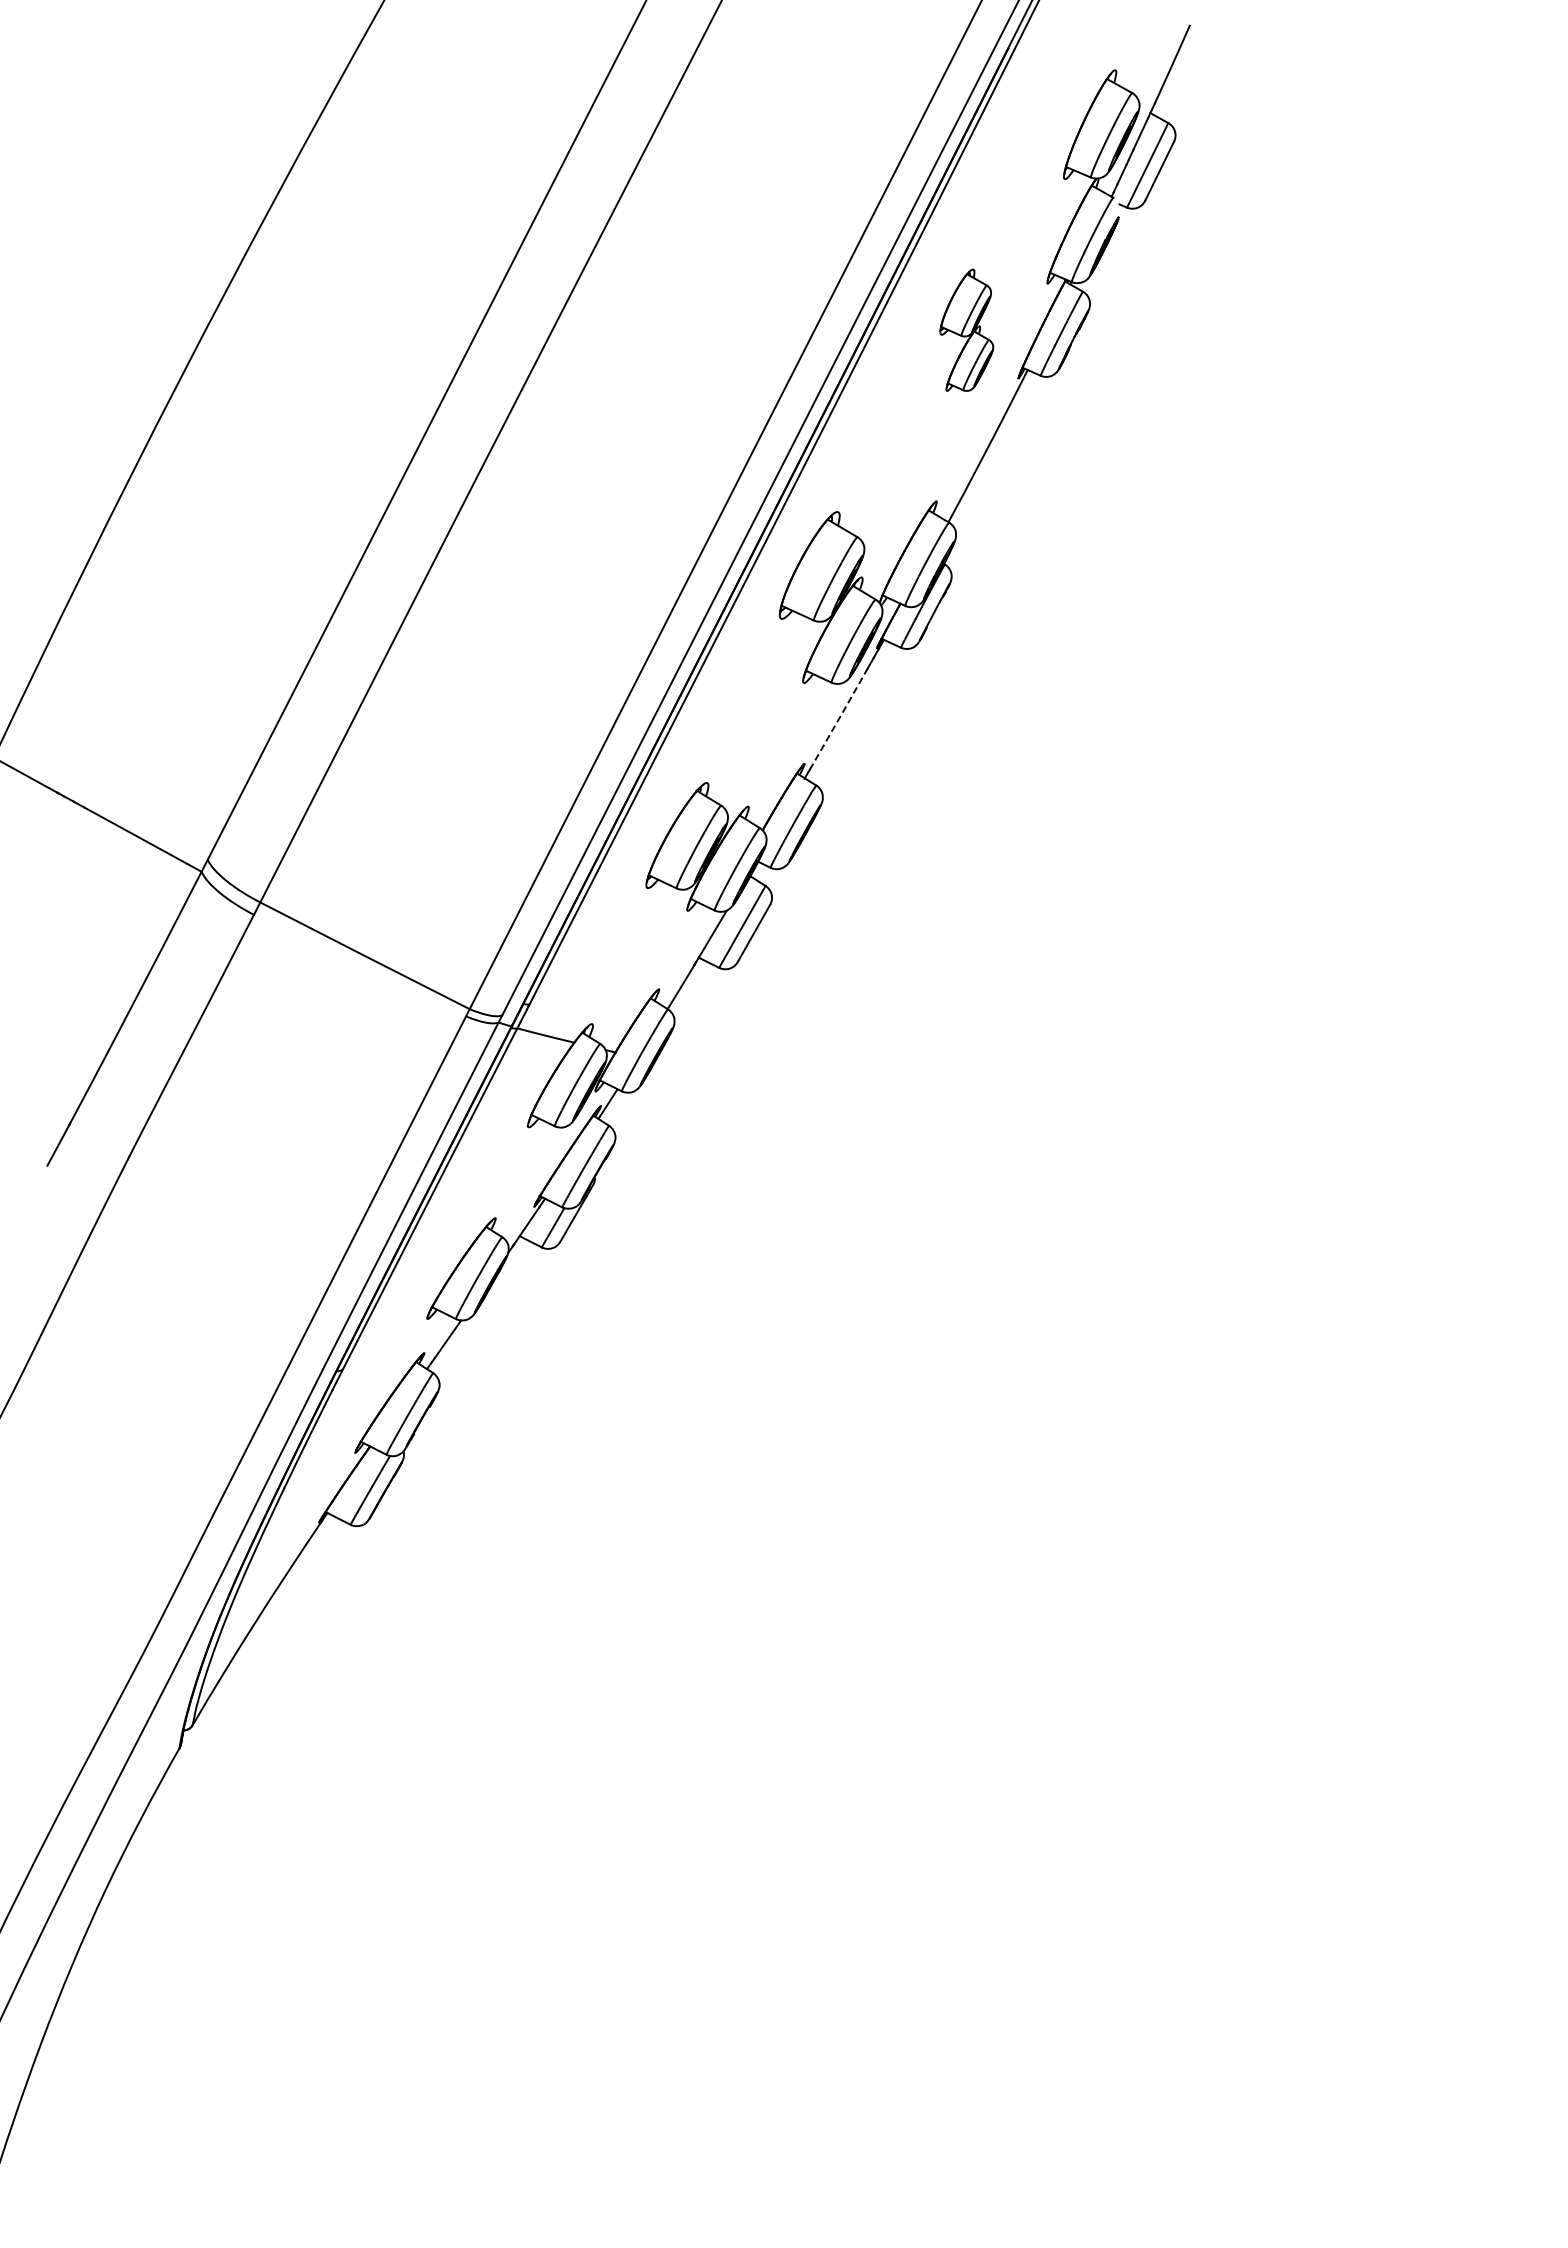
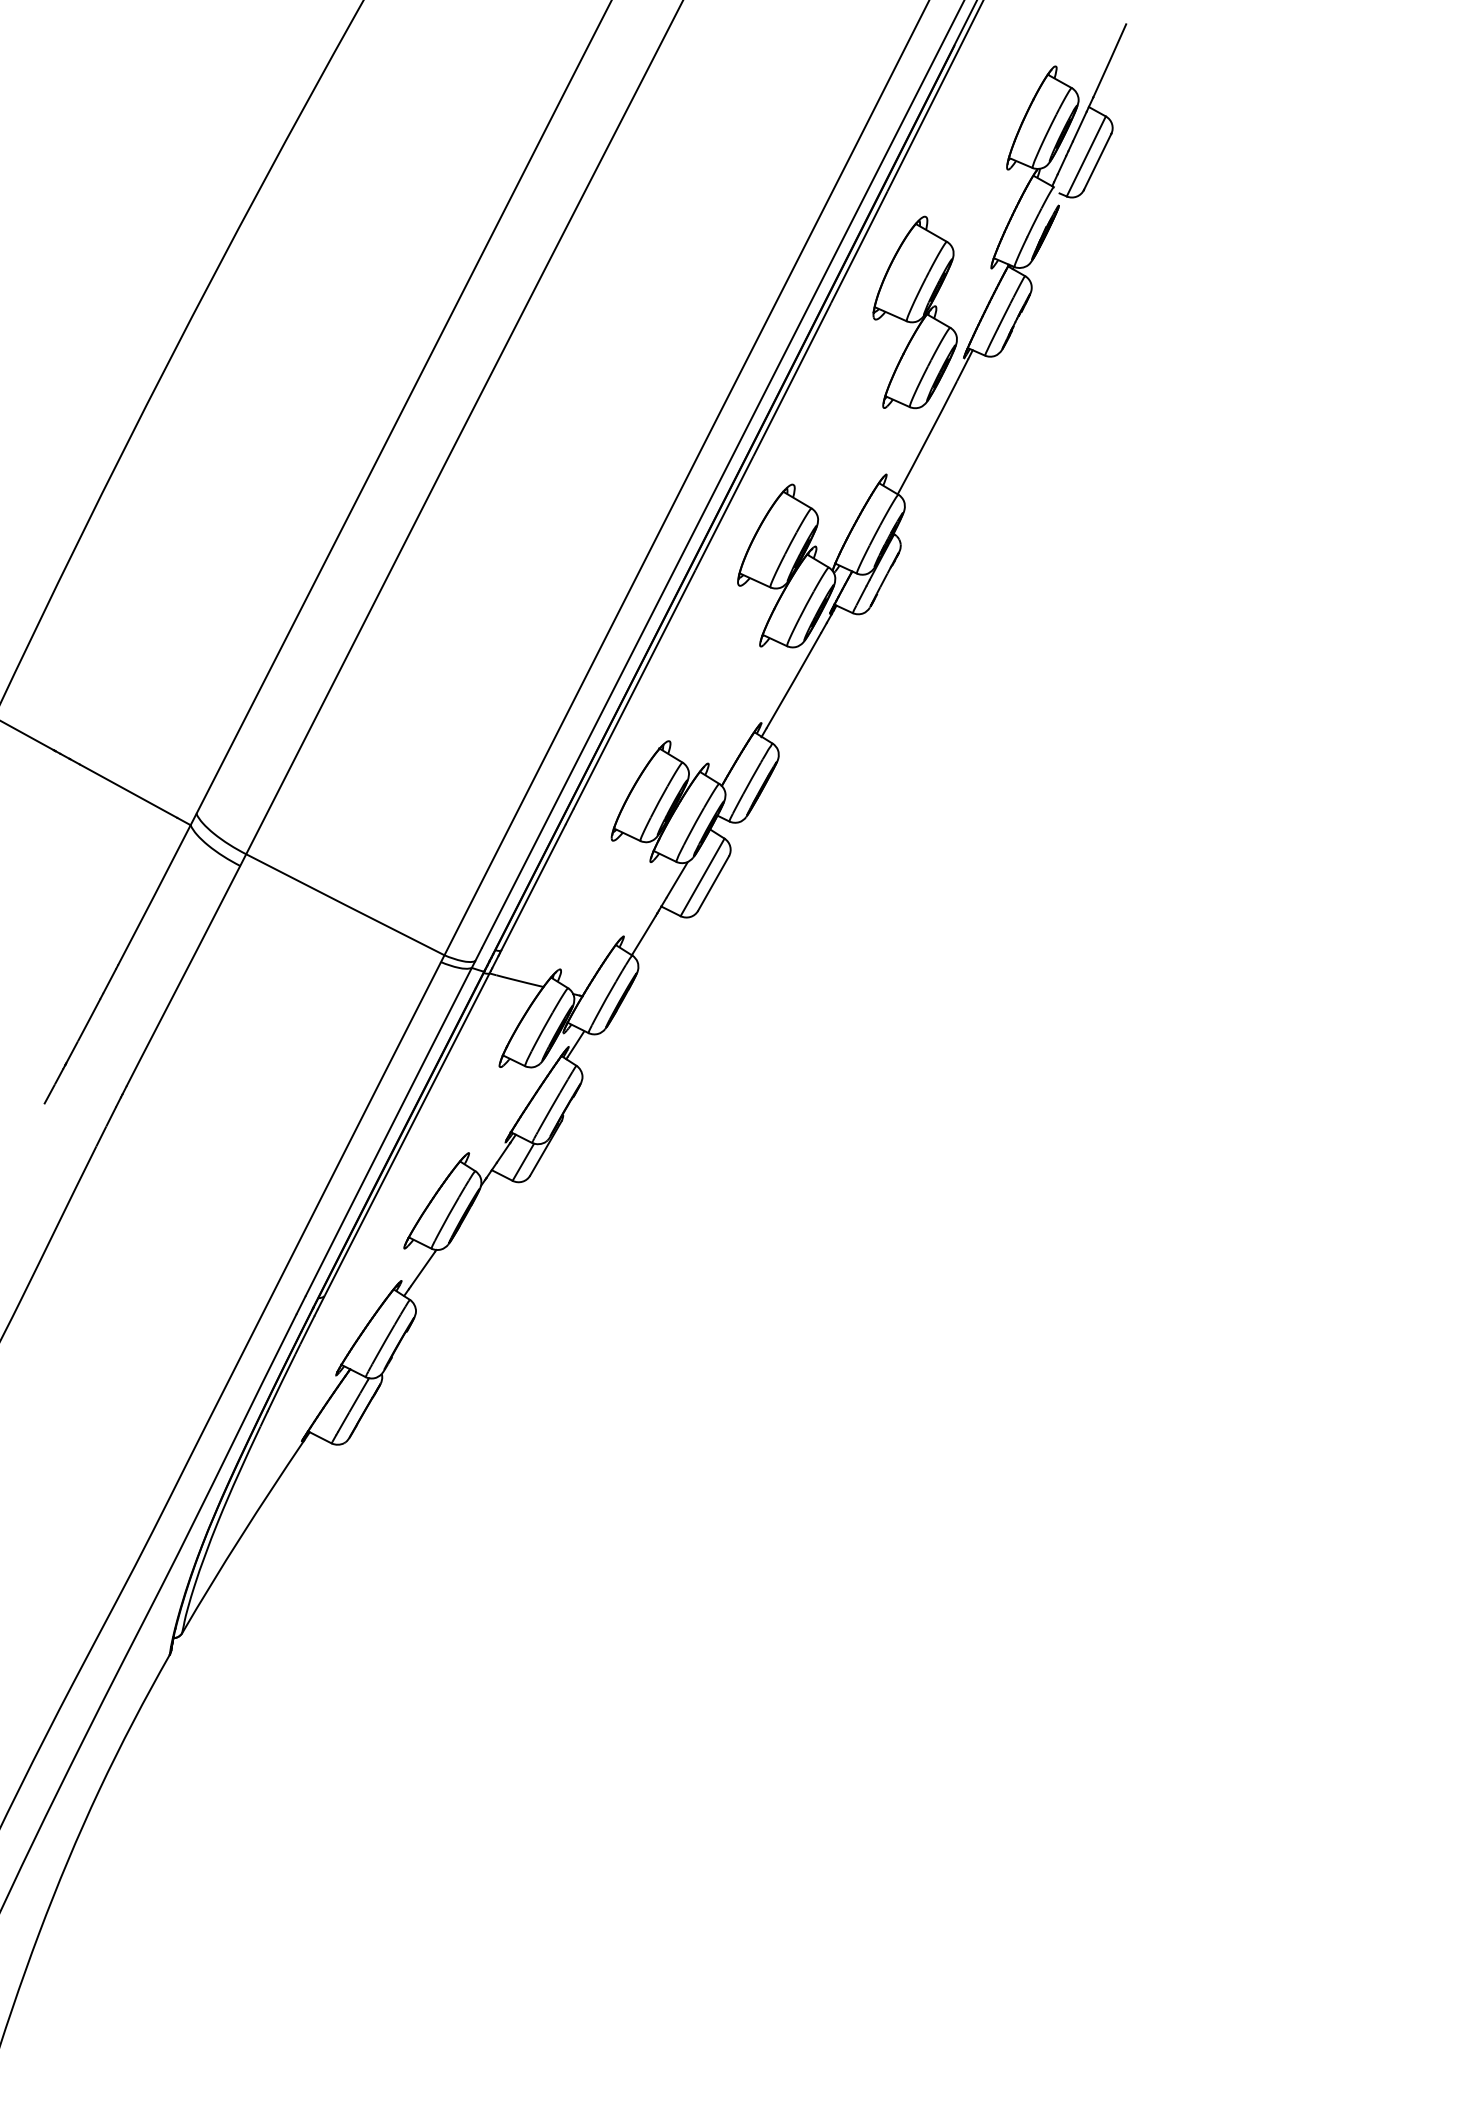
part: (966, 330) -> (914, 312), size x1.67
arc: (838, 719) -> (793, 681), dashed -> solid

